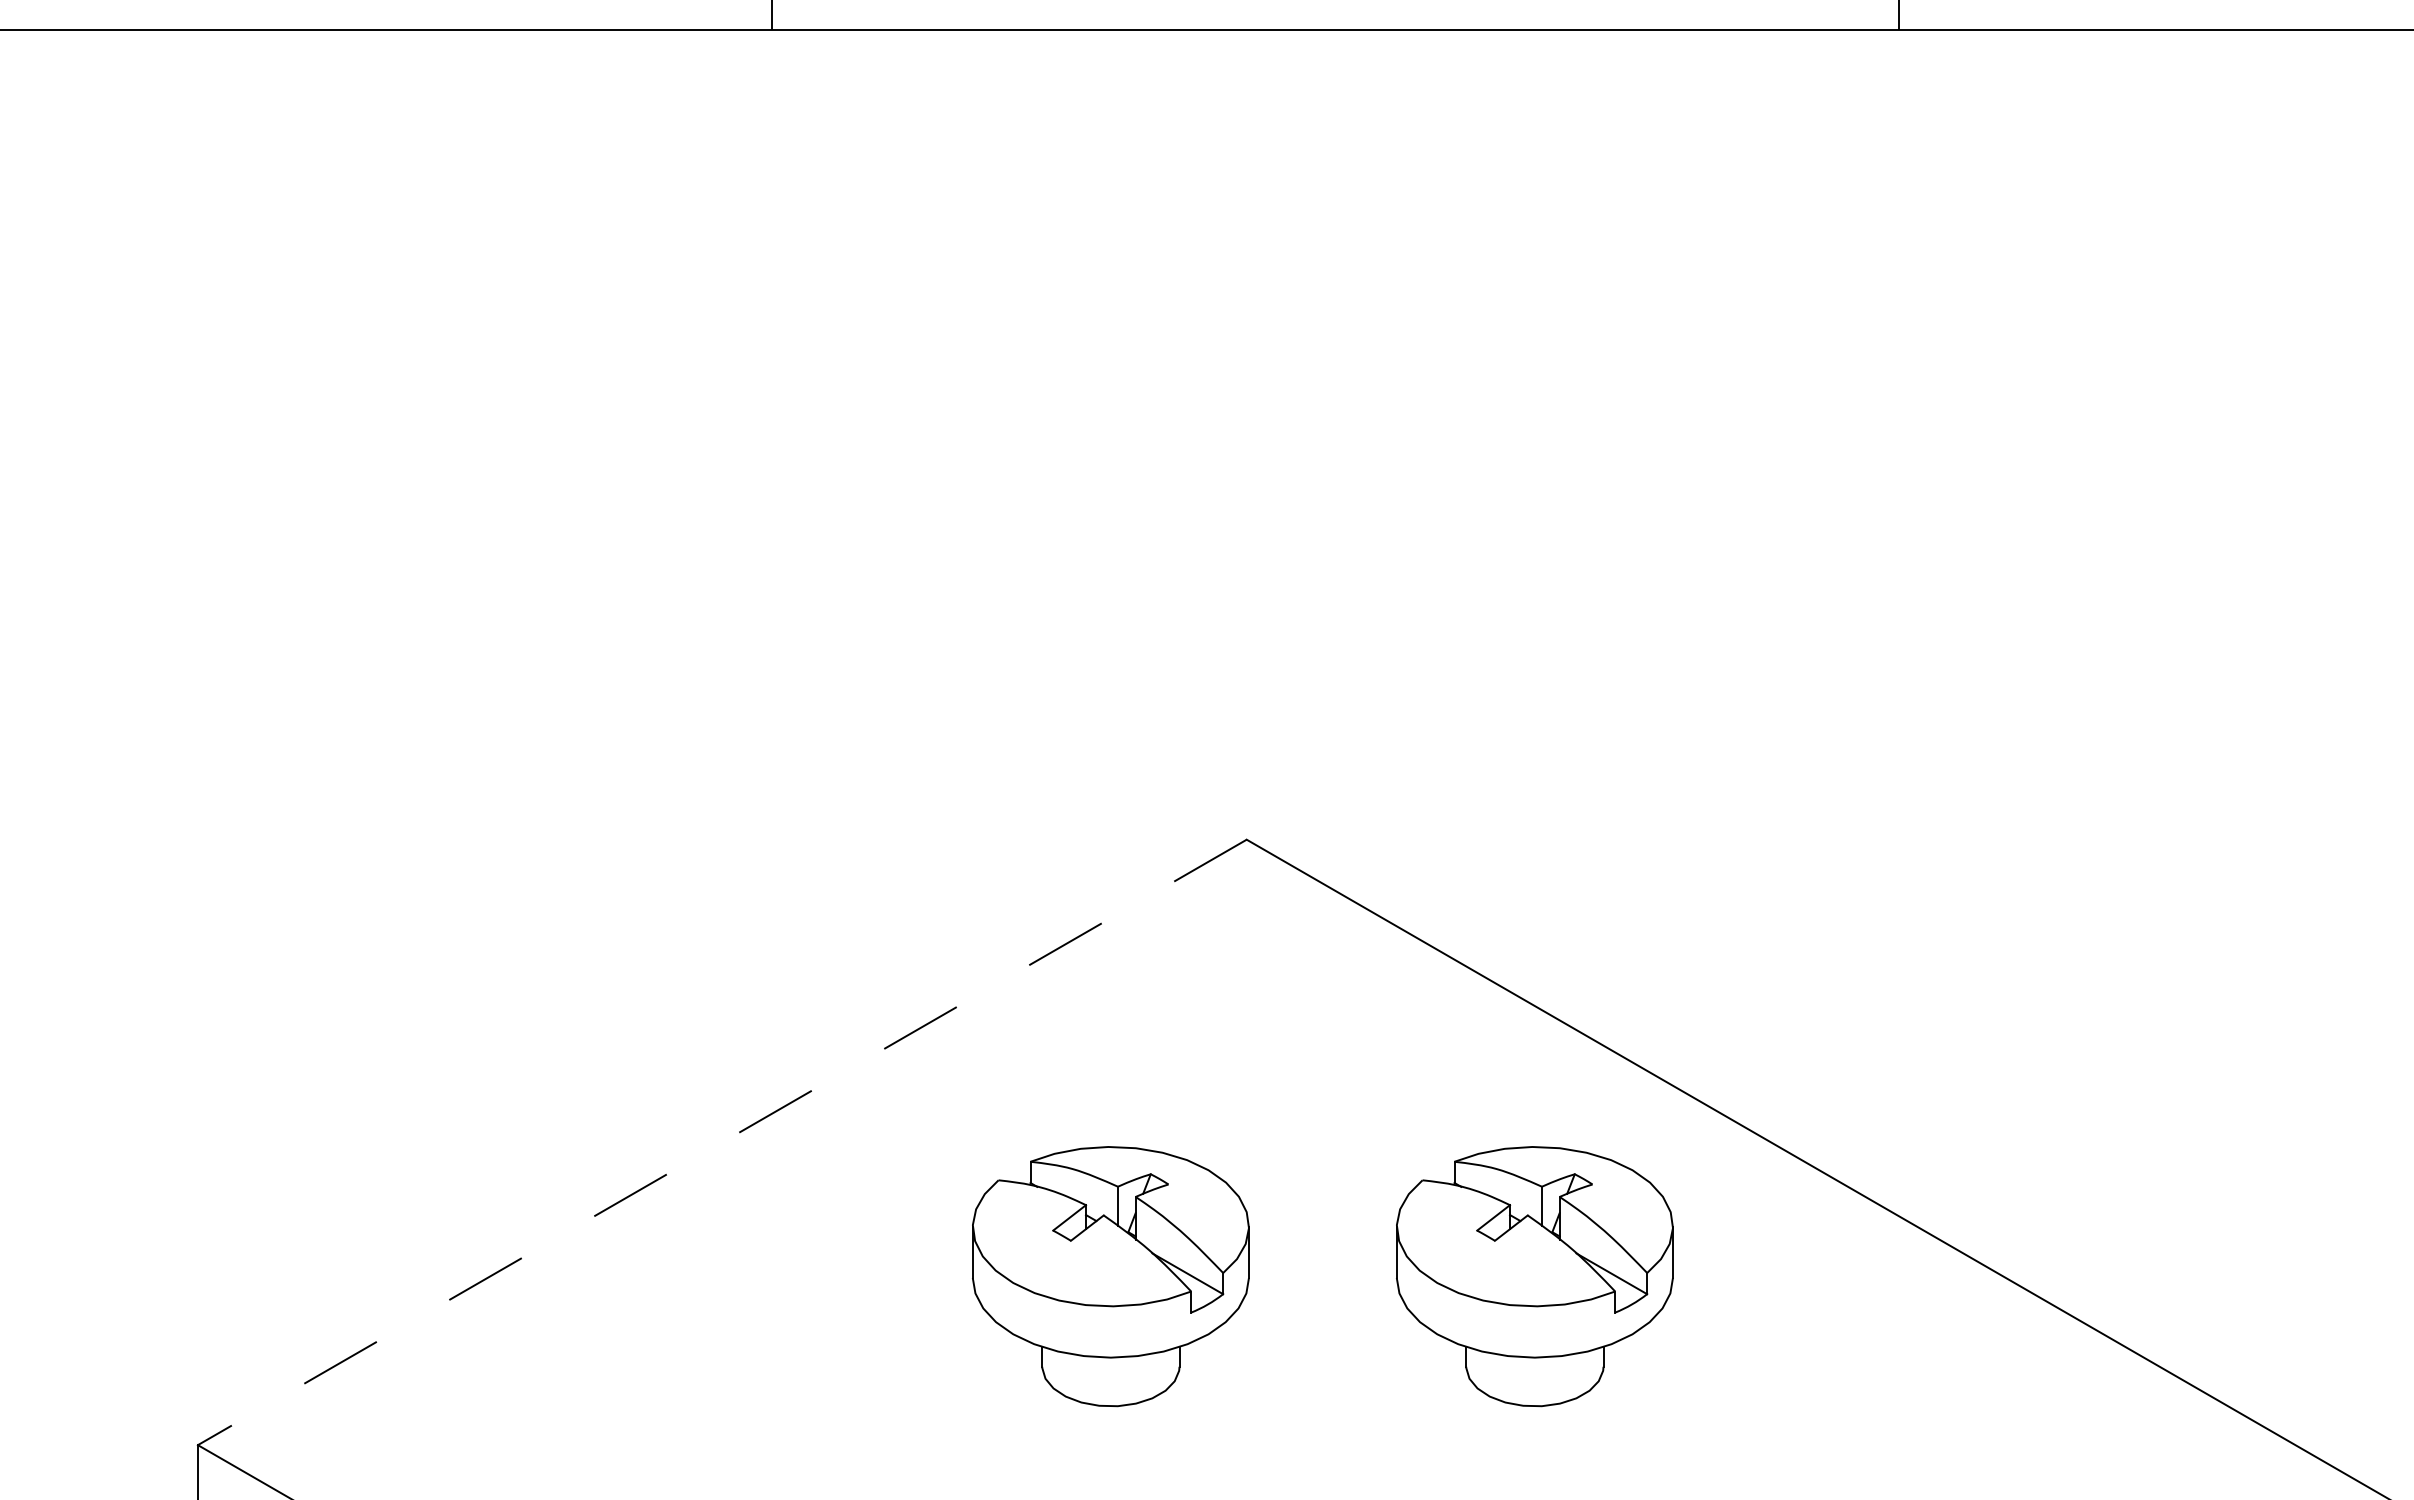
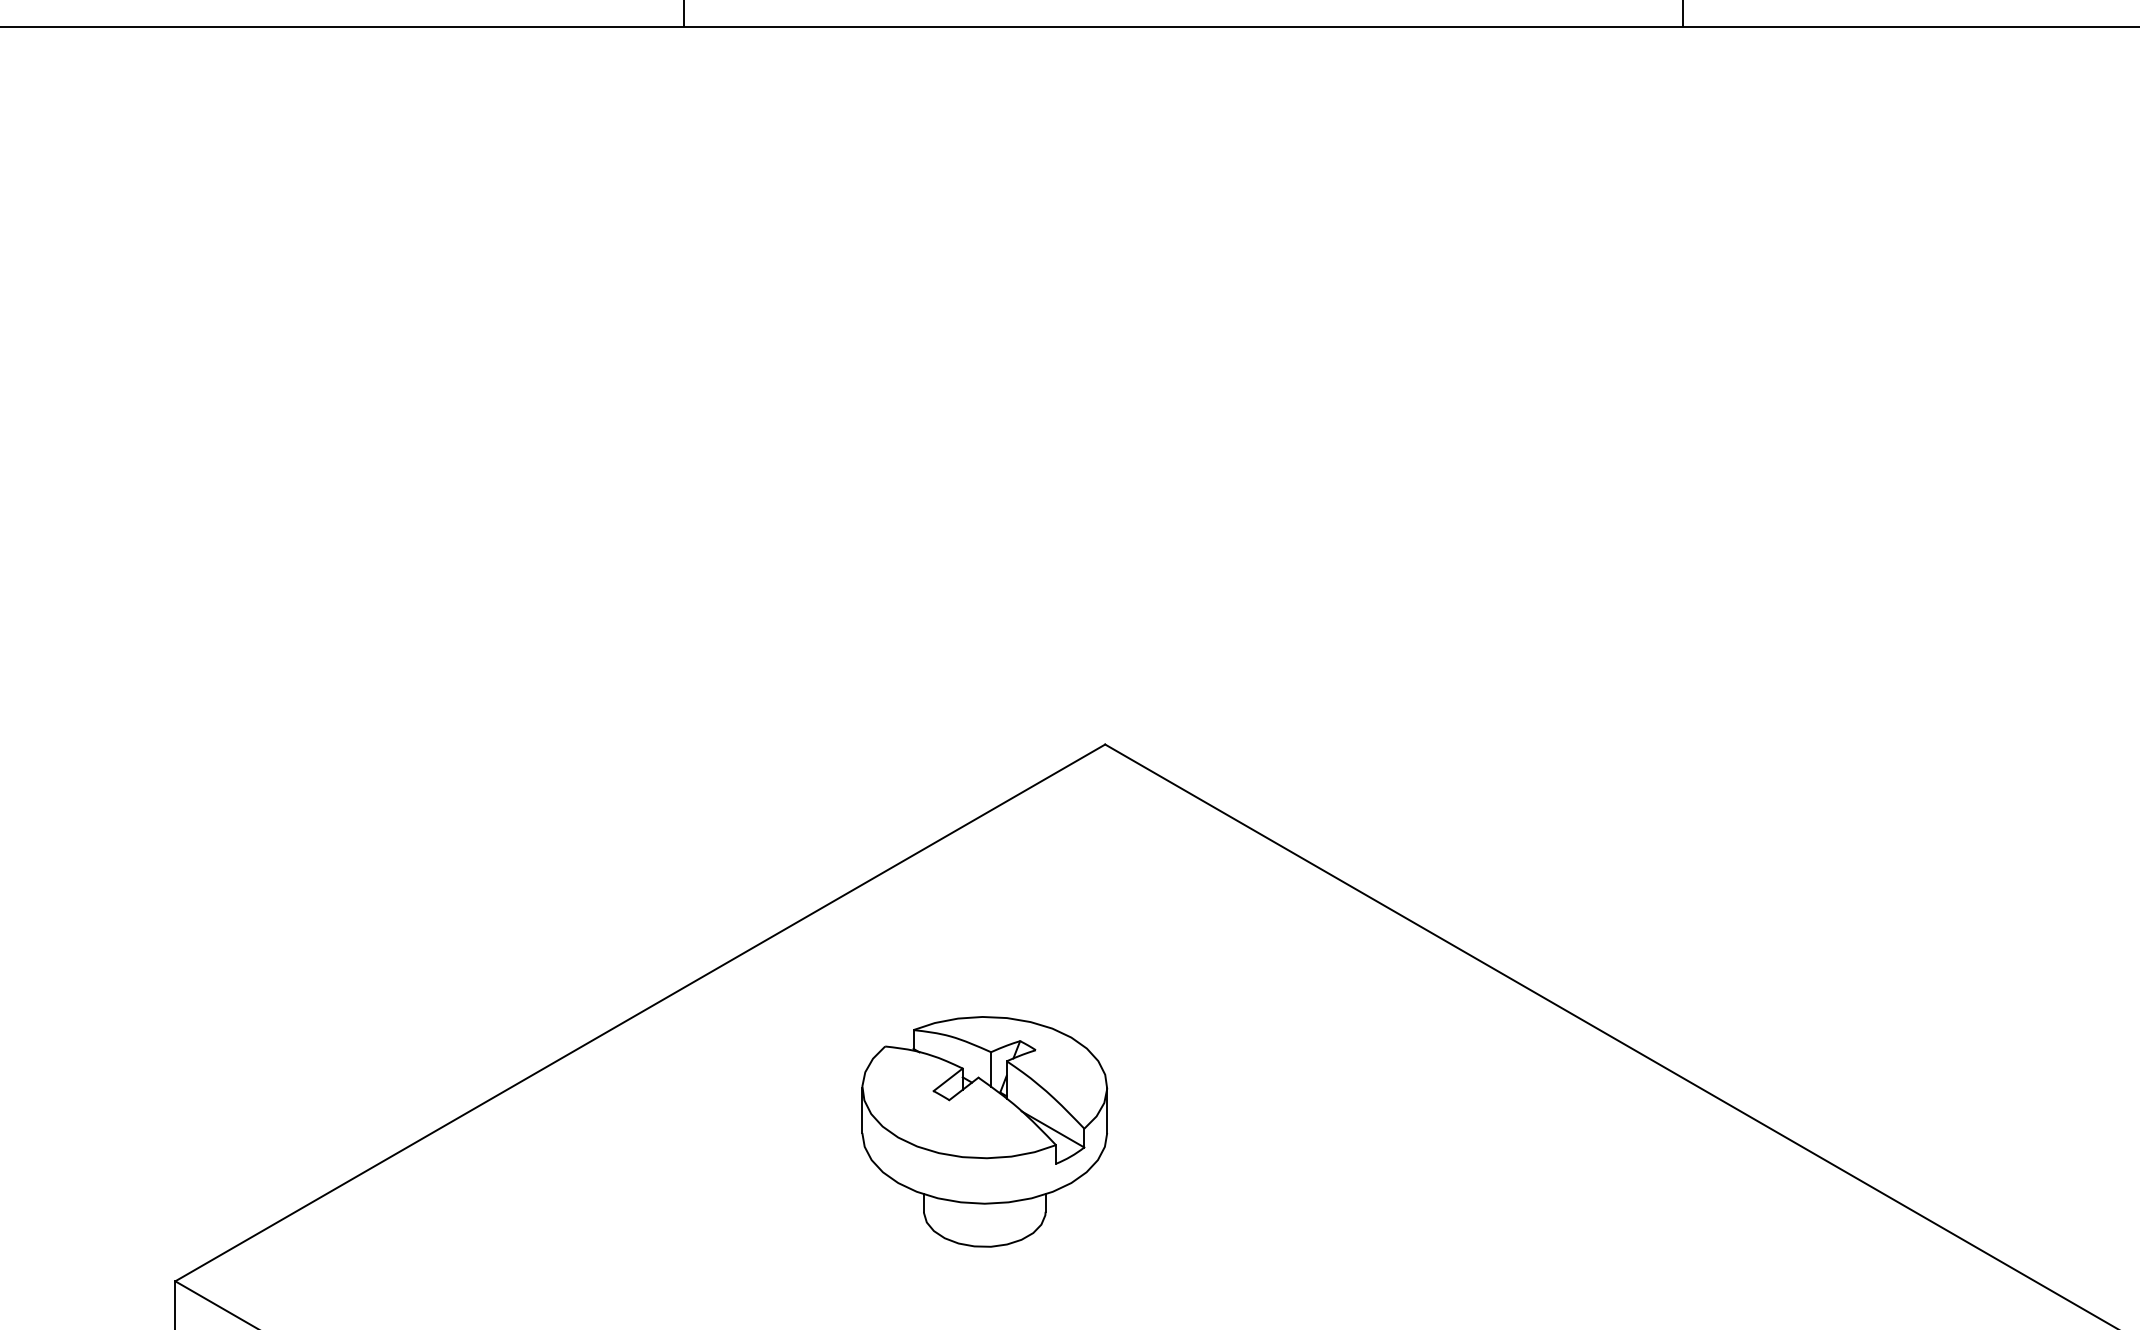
line: (721, 1142) -> (639, 1012), dashed -> solid
part: (1534, 1276) -> (1360, 1131), removed

